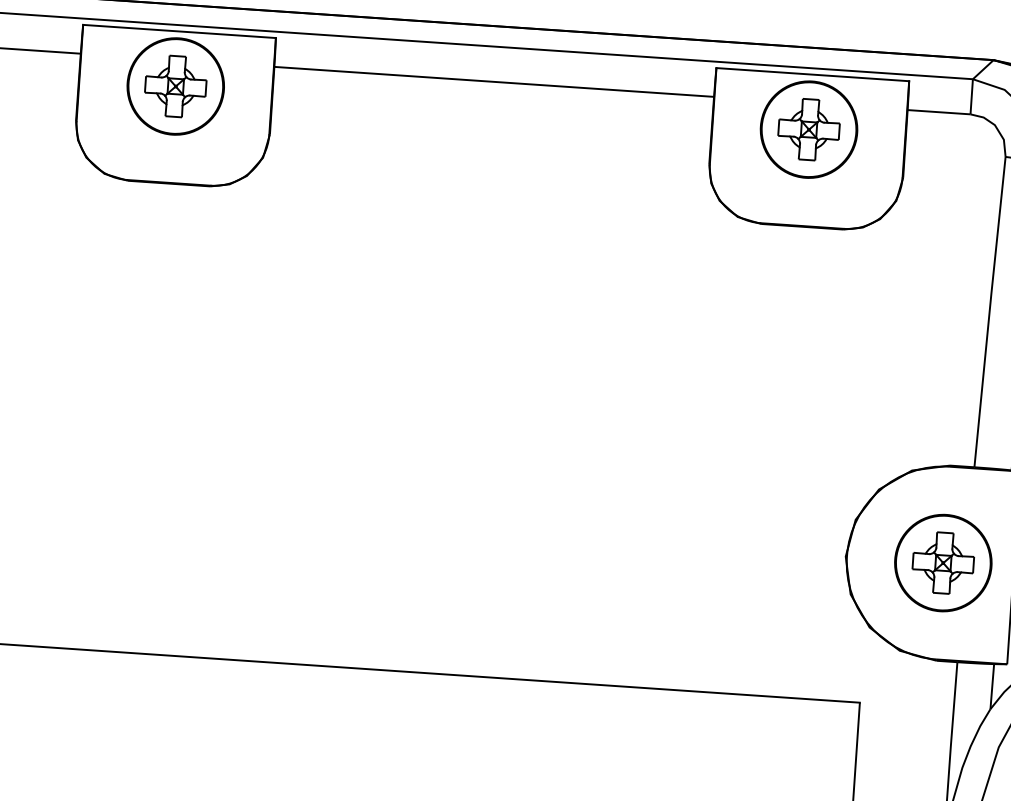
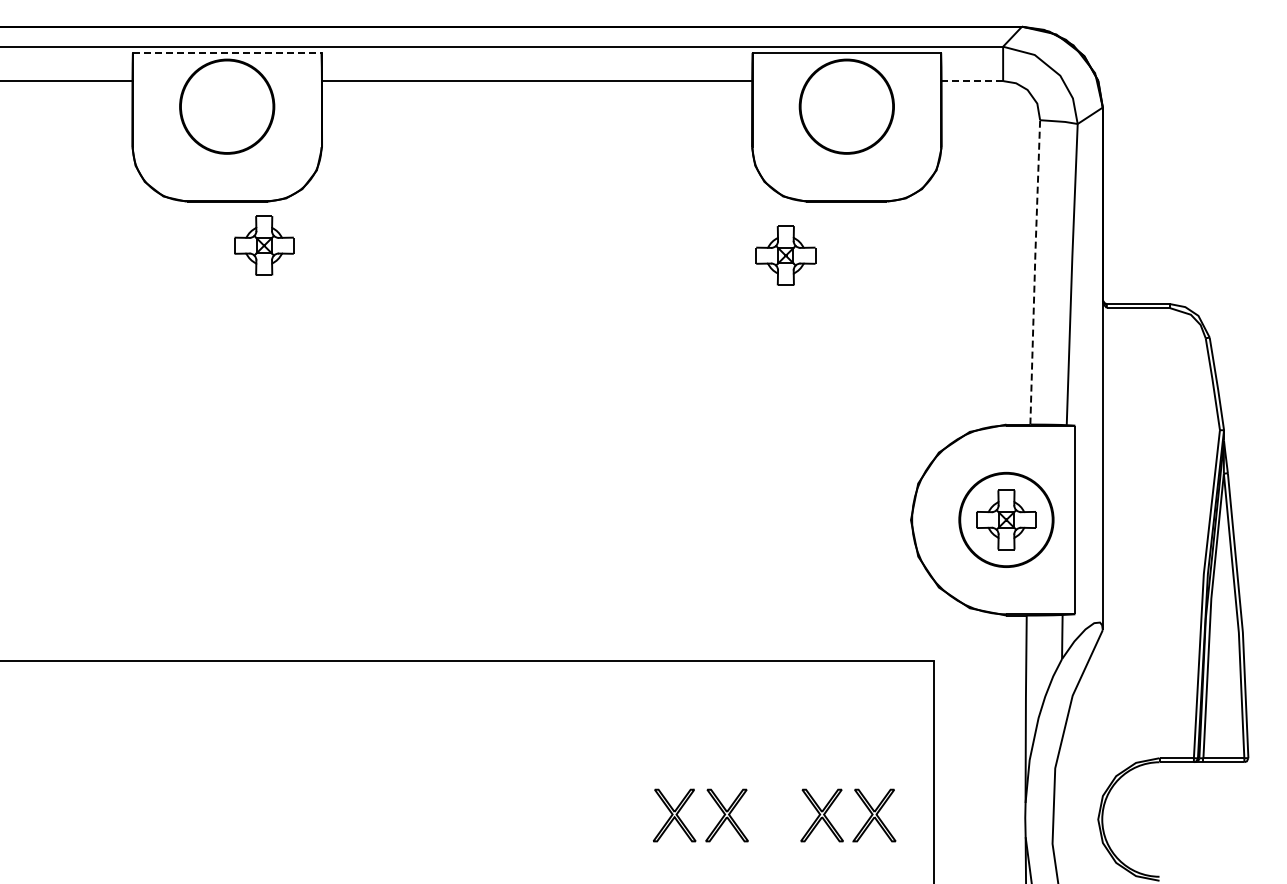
line: (179, 31) -> (227, 52), solid -> dashed
part: (176, 86) -> (264, 245), moved
line: (939, 112) -> (972, 81), solid -> dashed
part: (808, 129) -> (785, 255), moved
line: (989, 311) -> (1034, 271), solid -> dashed

